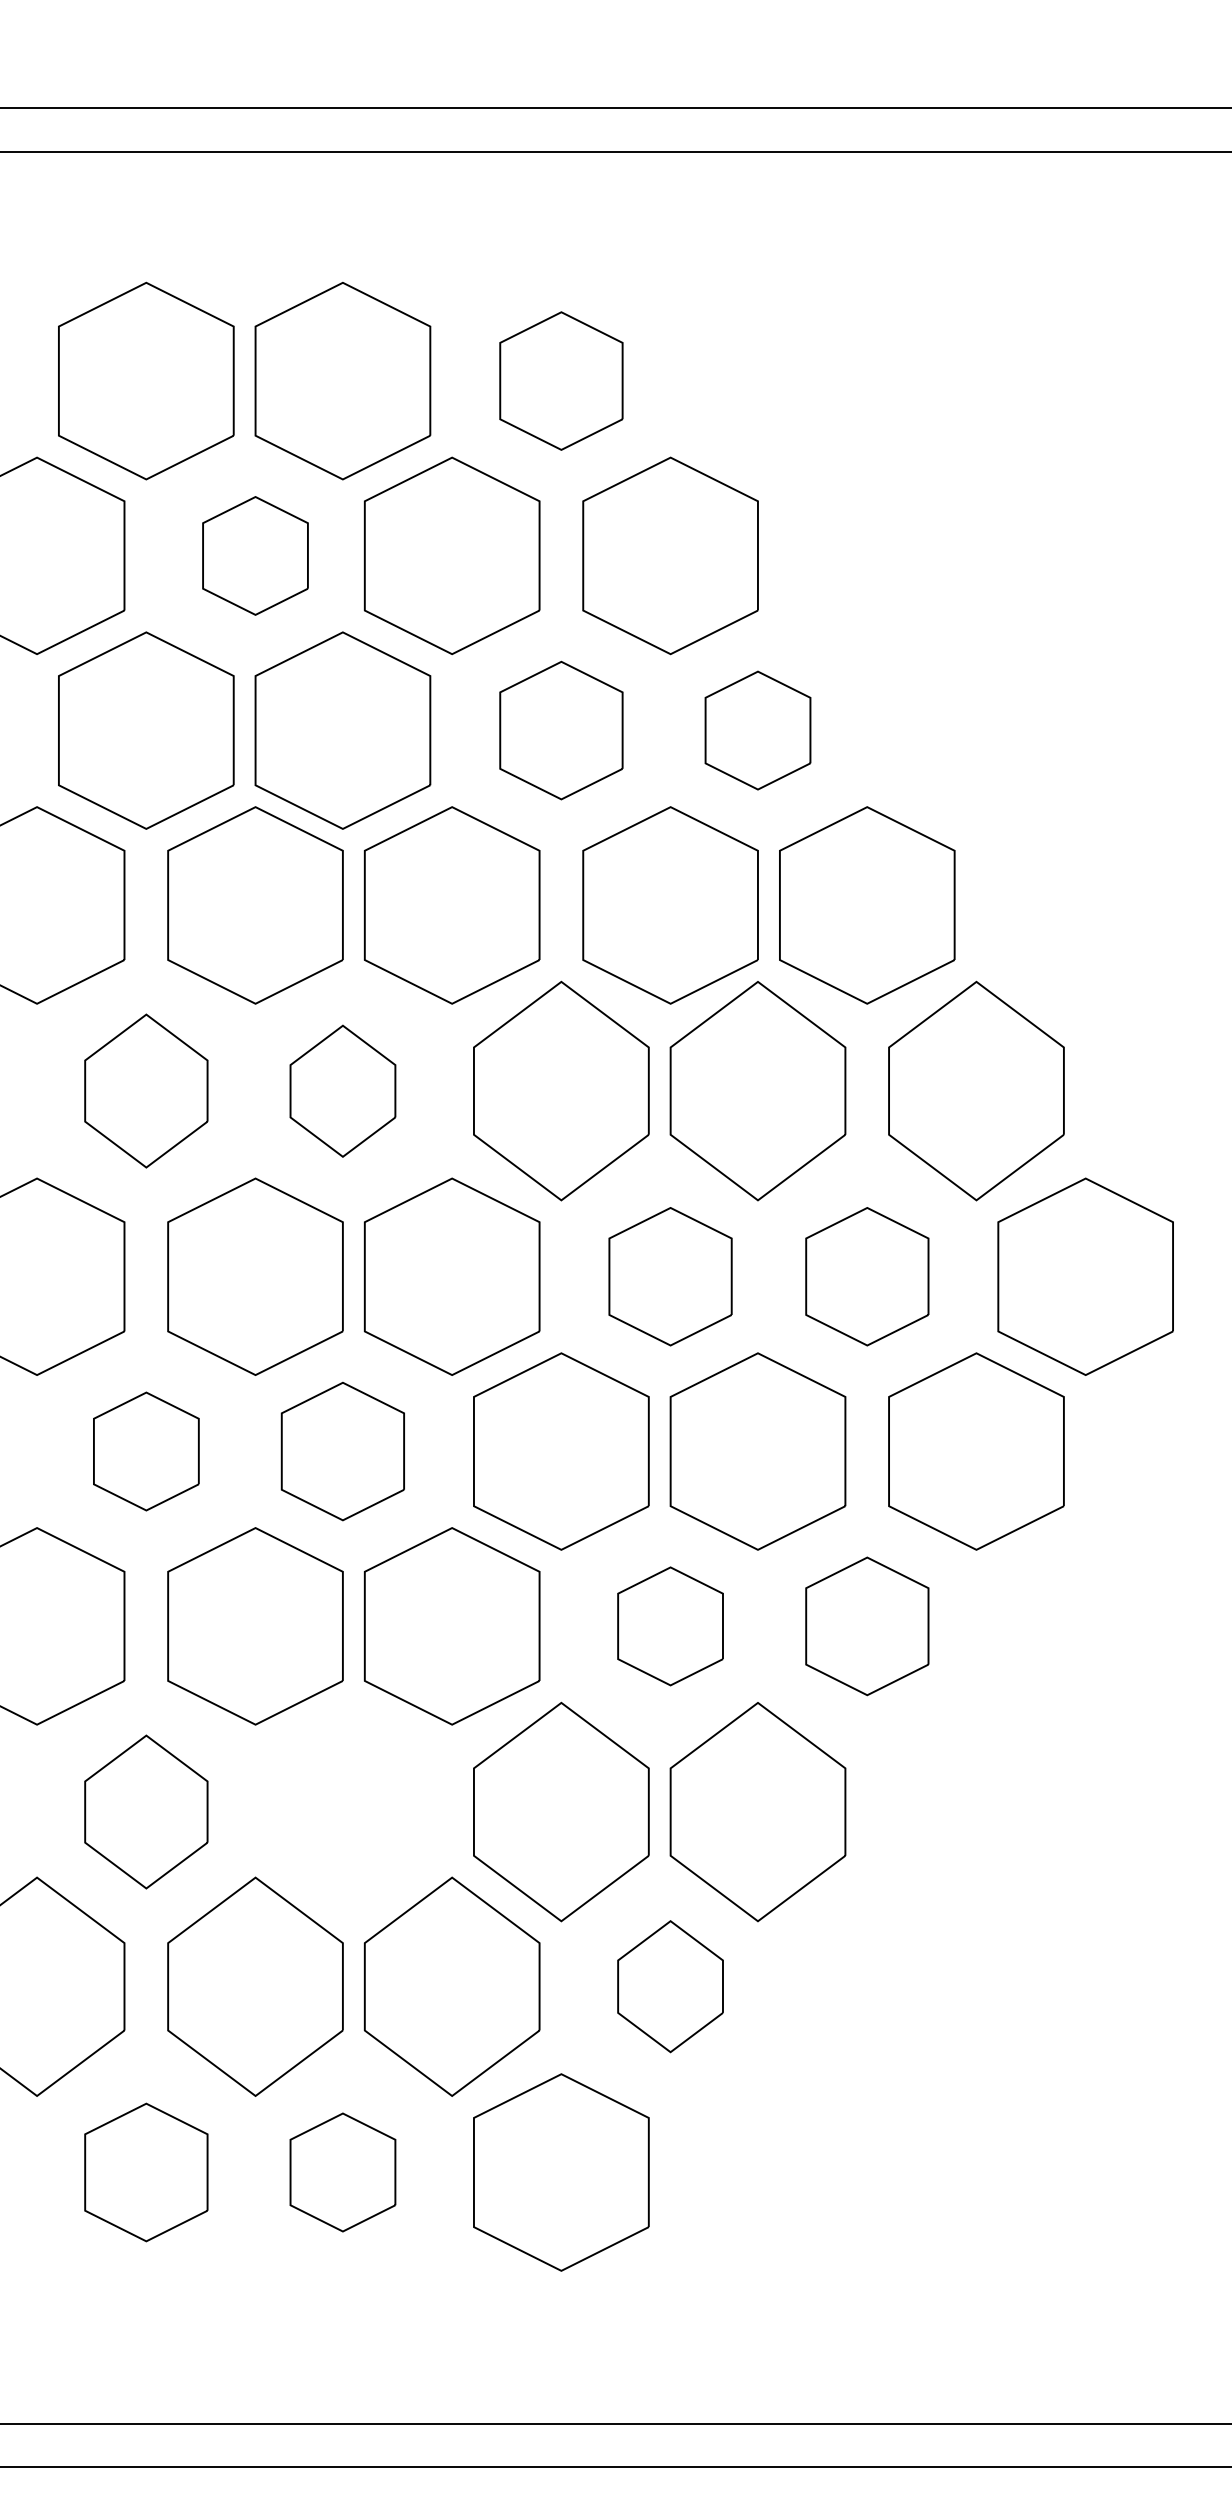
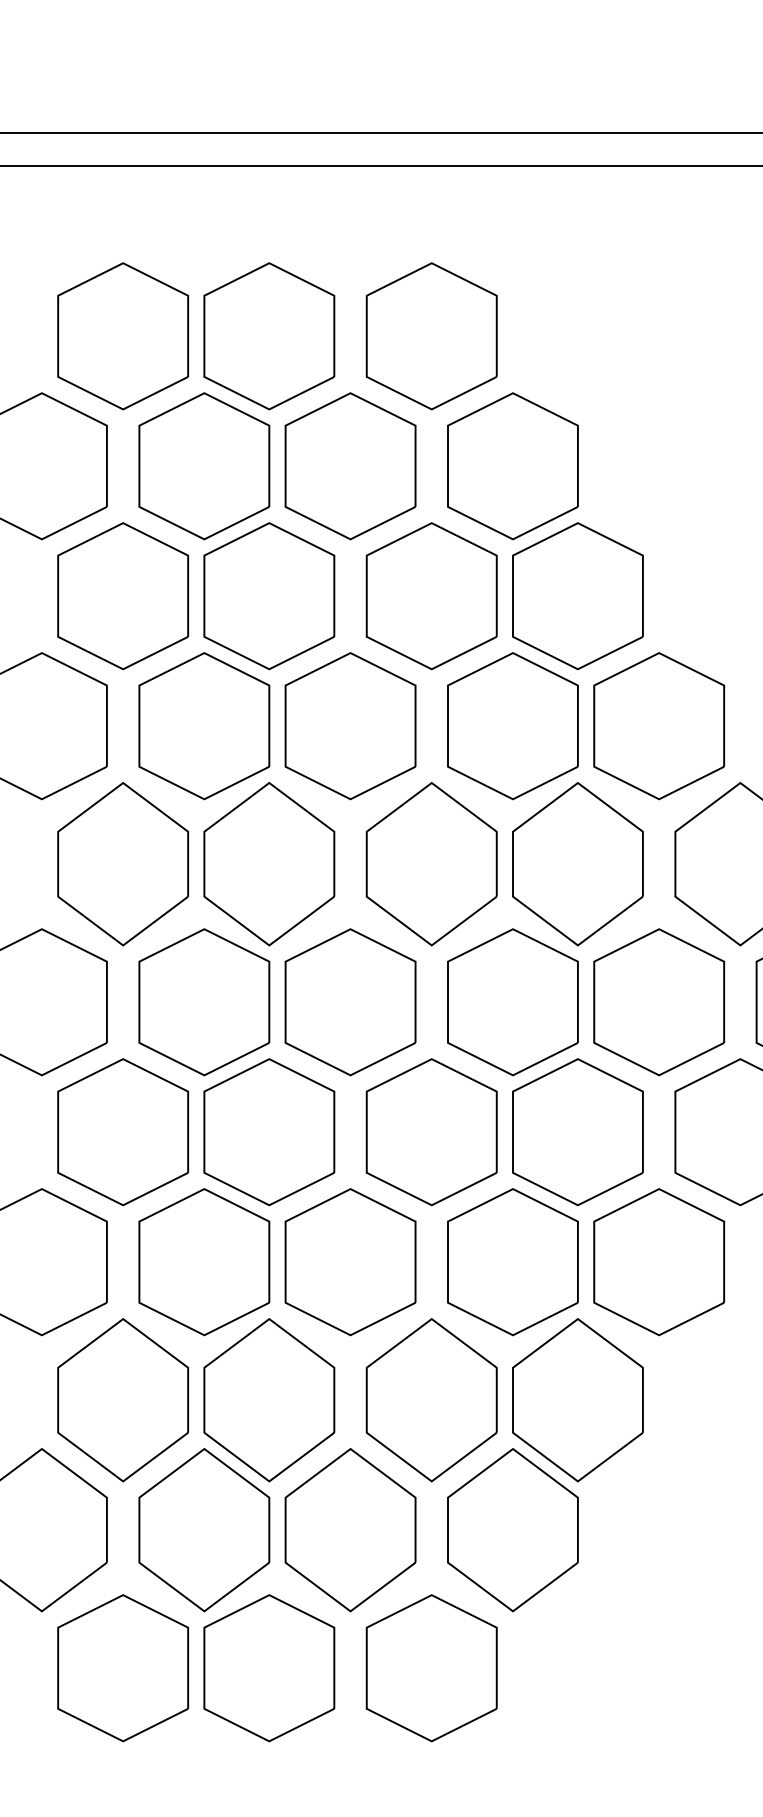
part: (561, 380) -> (431, 335), size x1.43
part: (255, 555) -> (204, 465), size x1.67
part: (561, 730) -> (431, 596), size x1.43
part: (757, 730) -> (577, 596), size x1.67
part: (146, 1090) -> (123, 863), size x1.43
part: (342, 1091) -> (269, 864), size x1.67
part: (670, 1276) -> (512, 1002), size x1.43
part: (867, 1276) -> (659, 1002), size x1.43
part: (146, 1451) -> (123, 1132), size x1.67
part: (342, 1451) -> (269, 1132), size x1.43
part: (670, 1626) -> (512, 1262), size x1.67
part: (867, 1626) -> (659, 1262), size x1.43
part: (146, 1811) -> (123, 1399), size x1.43
part: (342, 1812) -> (269, 1400), added
part: (670, 1986) -> (512, 1529), size x1.67
part: (146, 2172) -> (123, 1668), size x1.43
part: (342, 2172) -> (269, 1668), size x1.67

